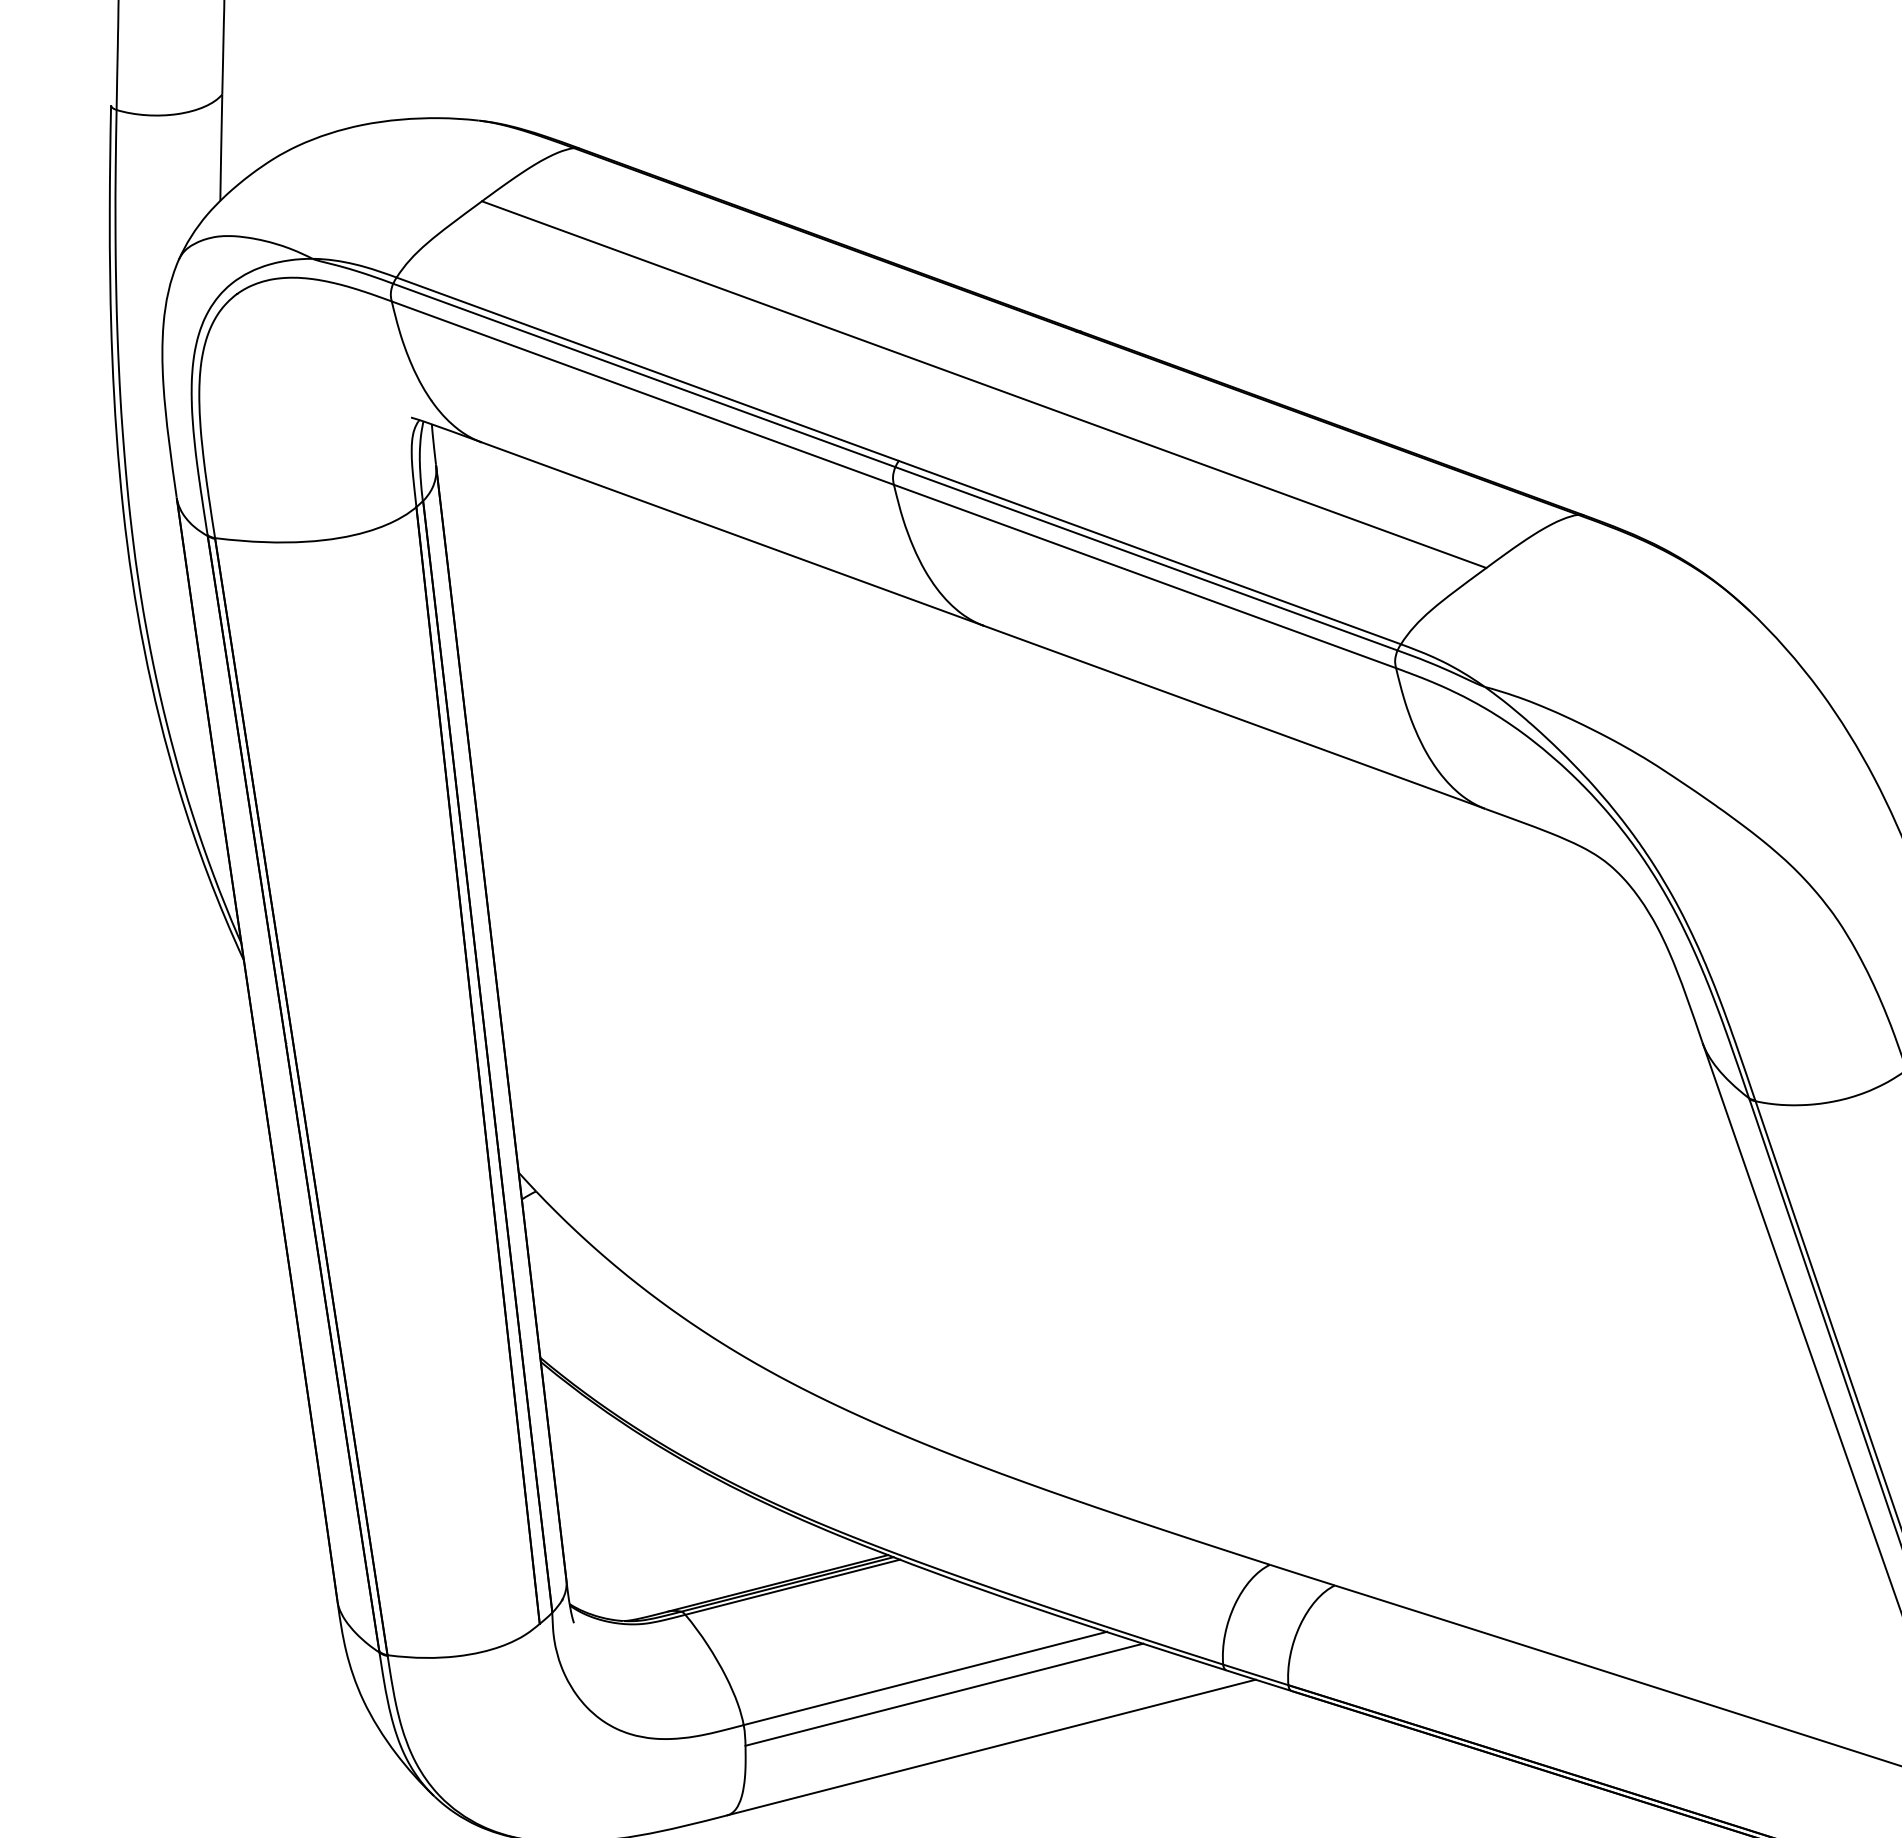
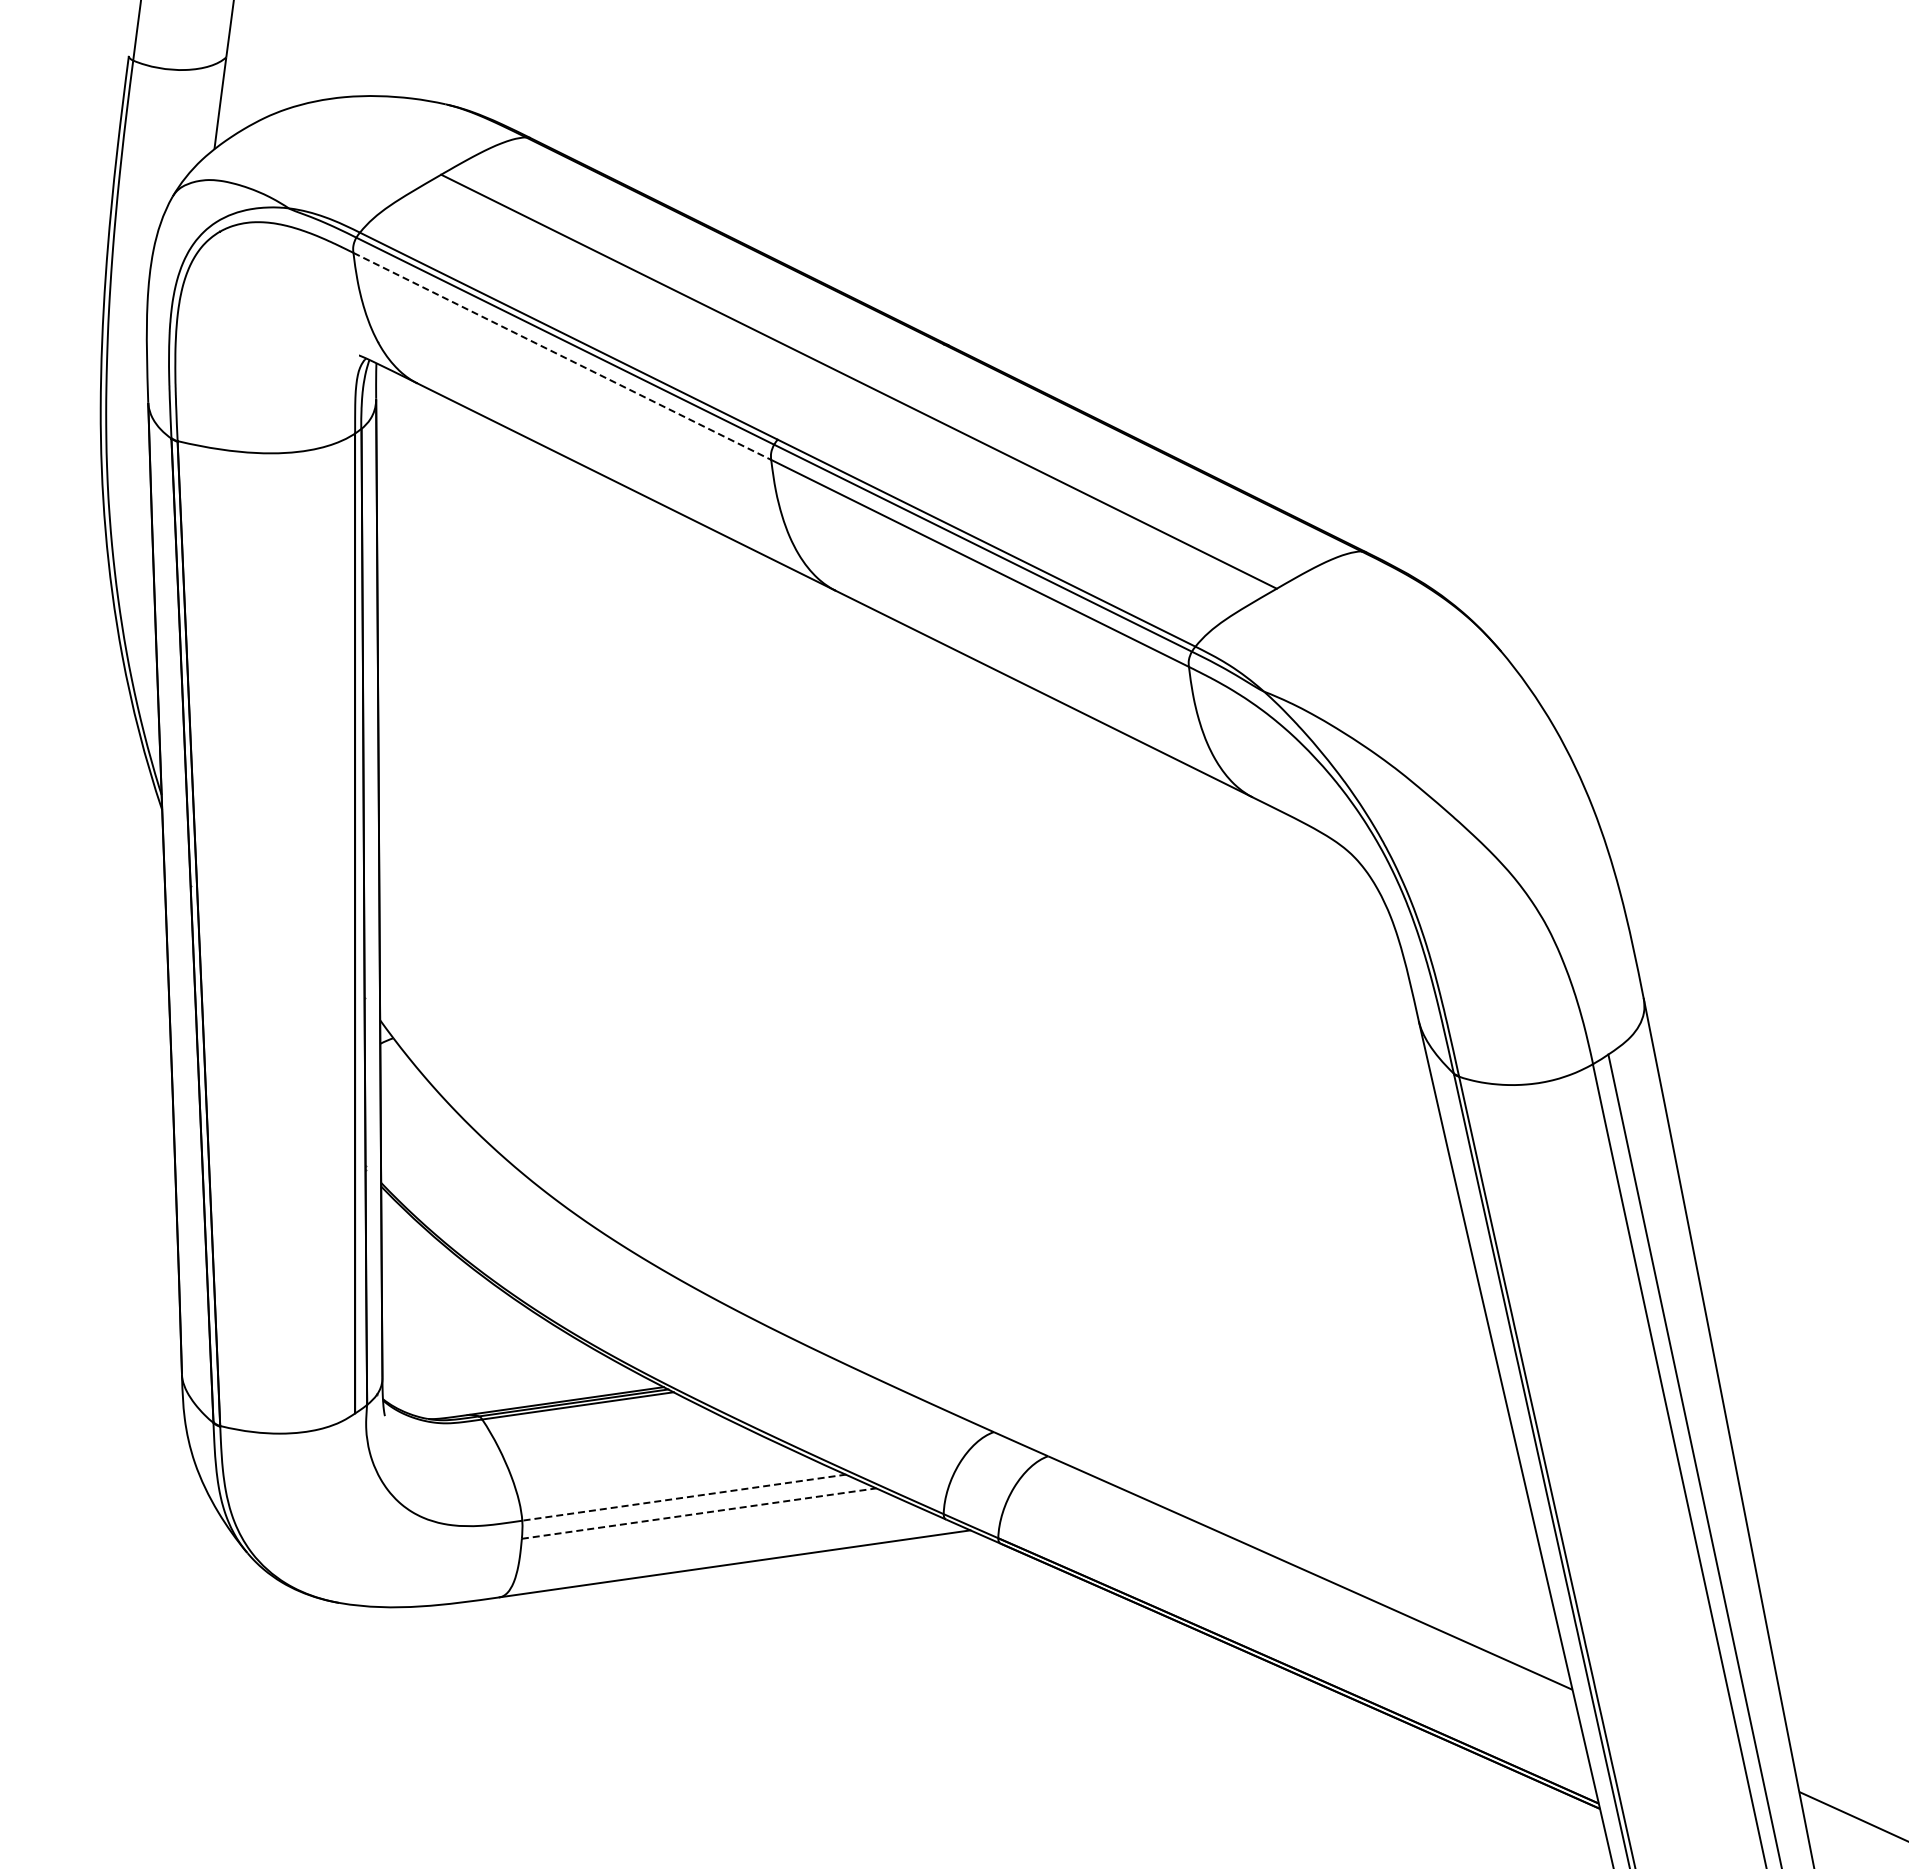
line: (643, 393) -> (562, 356), solid -> dashed
line: (925, 1678) -> (684, 1497), solid -> dashed
line: (944, 1694) -> (699, 1513), solid -> dashed

